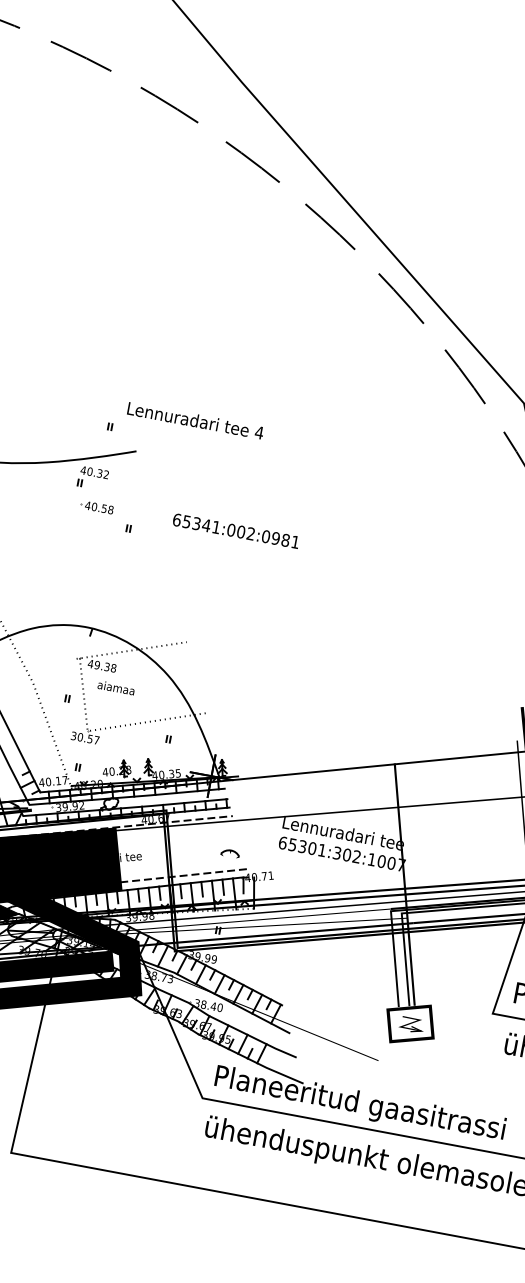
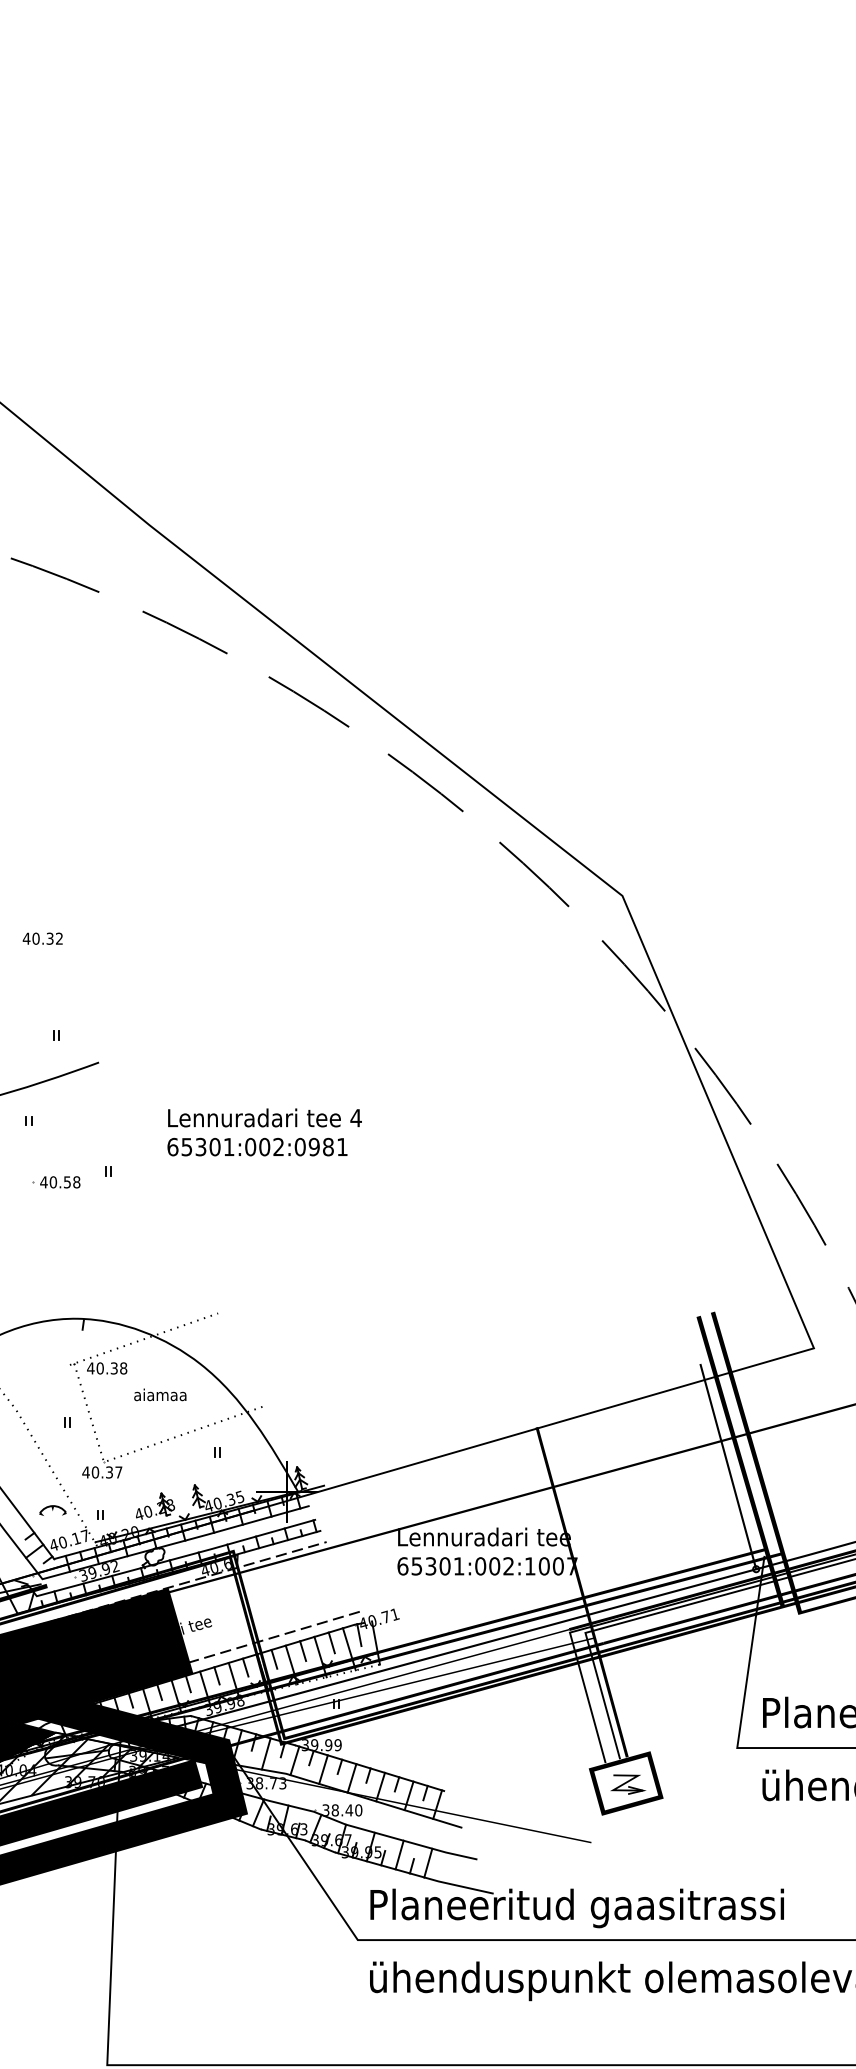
text: (195, 420) -> (264, 1117), moved
text: (94, 472) -> (42, 938), moved
part: (96, 507) -> (56, 1182), moved
text: (206, 525) -> (214, 1146), 65341:002:0981 -> 65301:002:0981
text: (96, 665) -> (99, 1368), 49.38 -> 40.38
text: (116, 687) -> (160, 1394), moved
text: (81, 737) -> (97, 1472), 30.57 -> 40.37
part: (230, 853) -> (52, 1510), moved
text: (337, 853) -> (480, 1566), 65301:302:1007 -> 65301:002:1007

